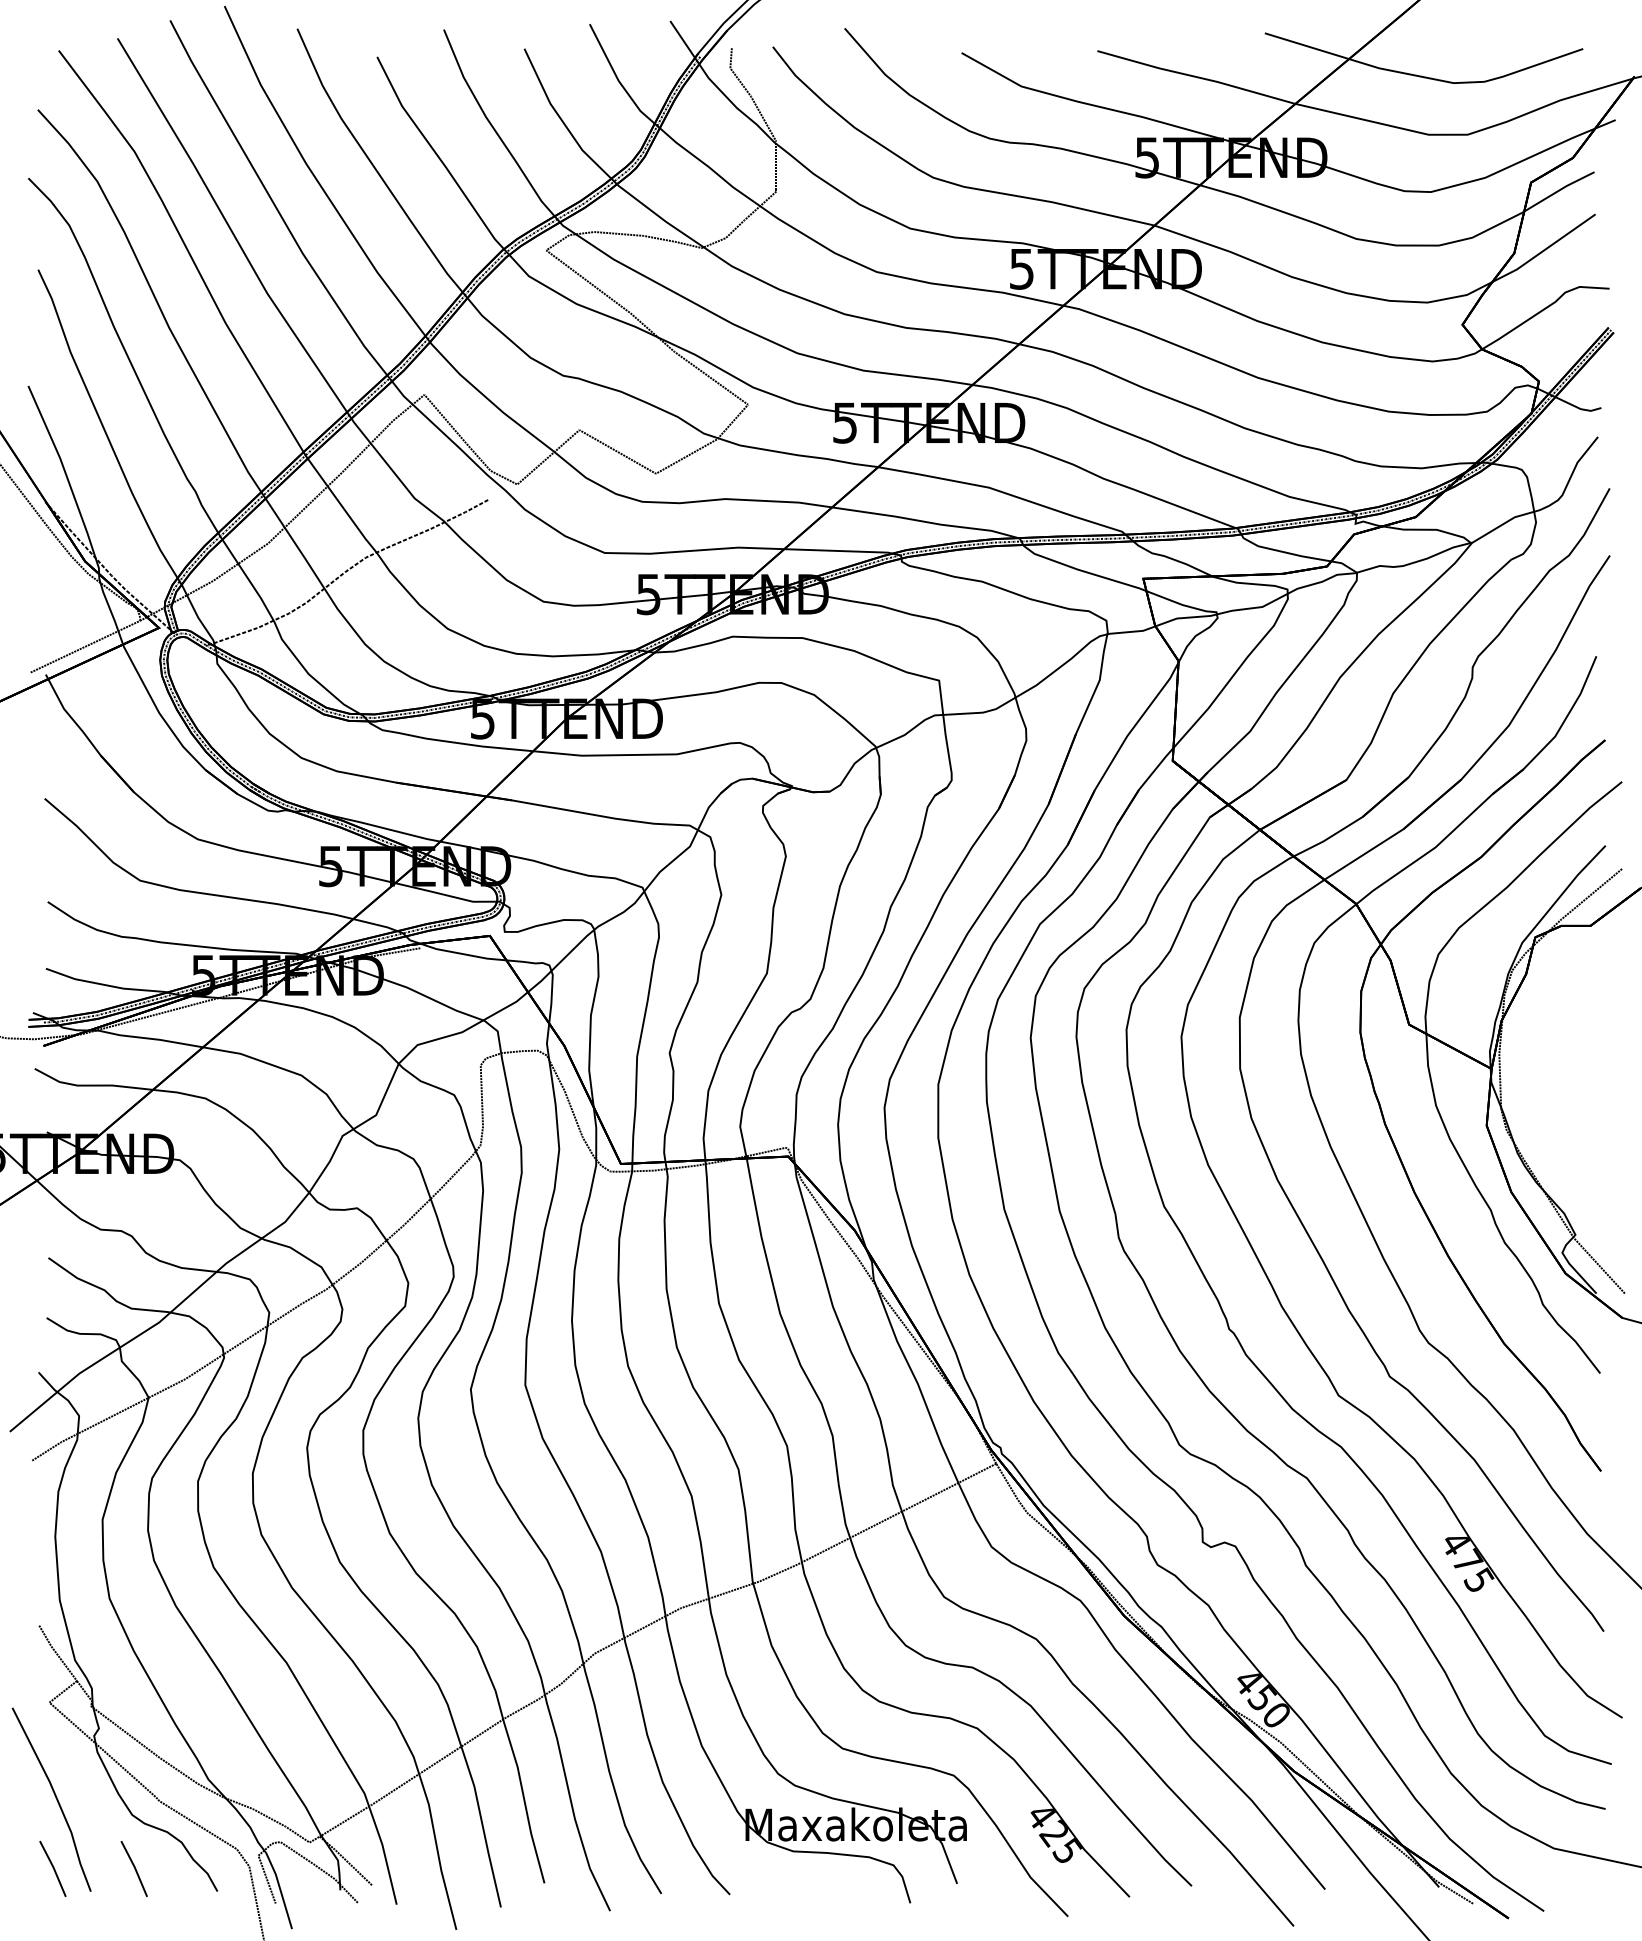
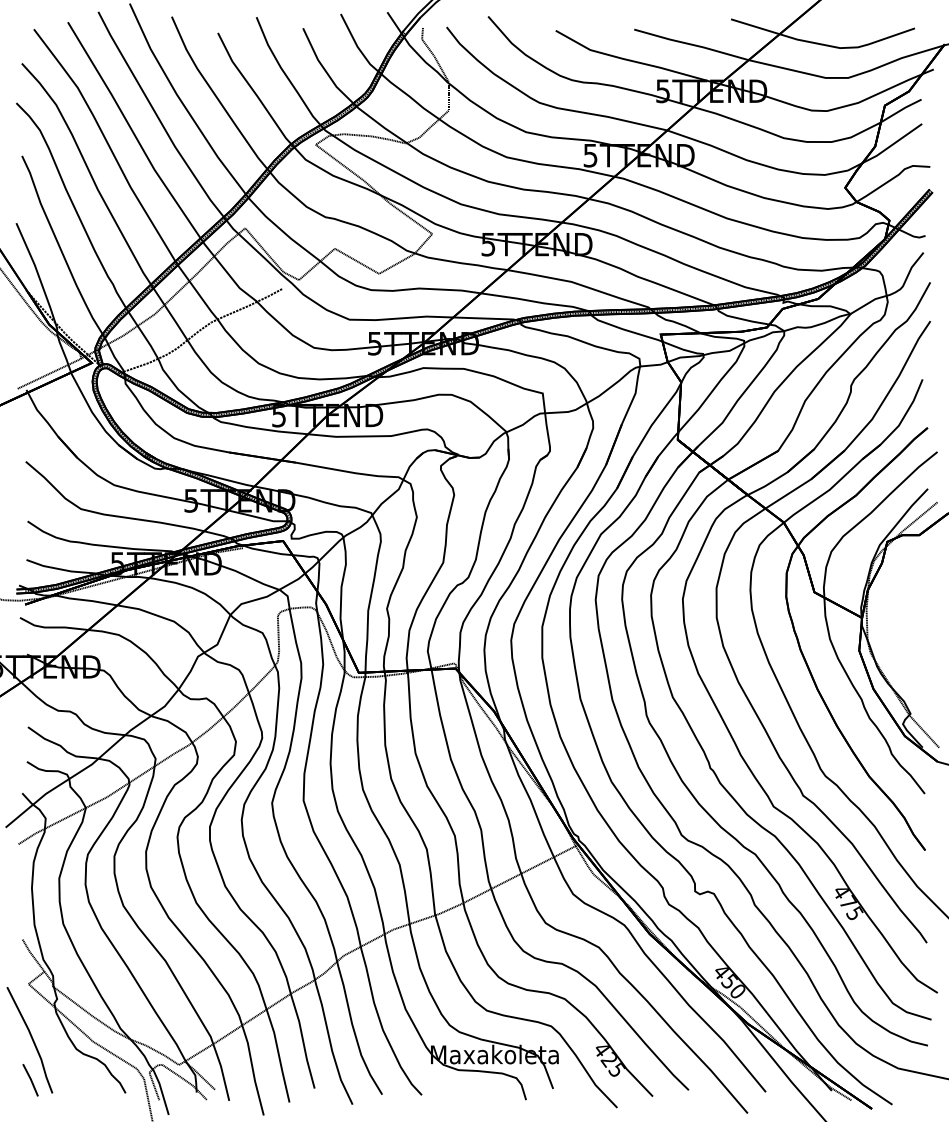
line: (134, 1869) -> (77, 1080), removed

